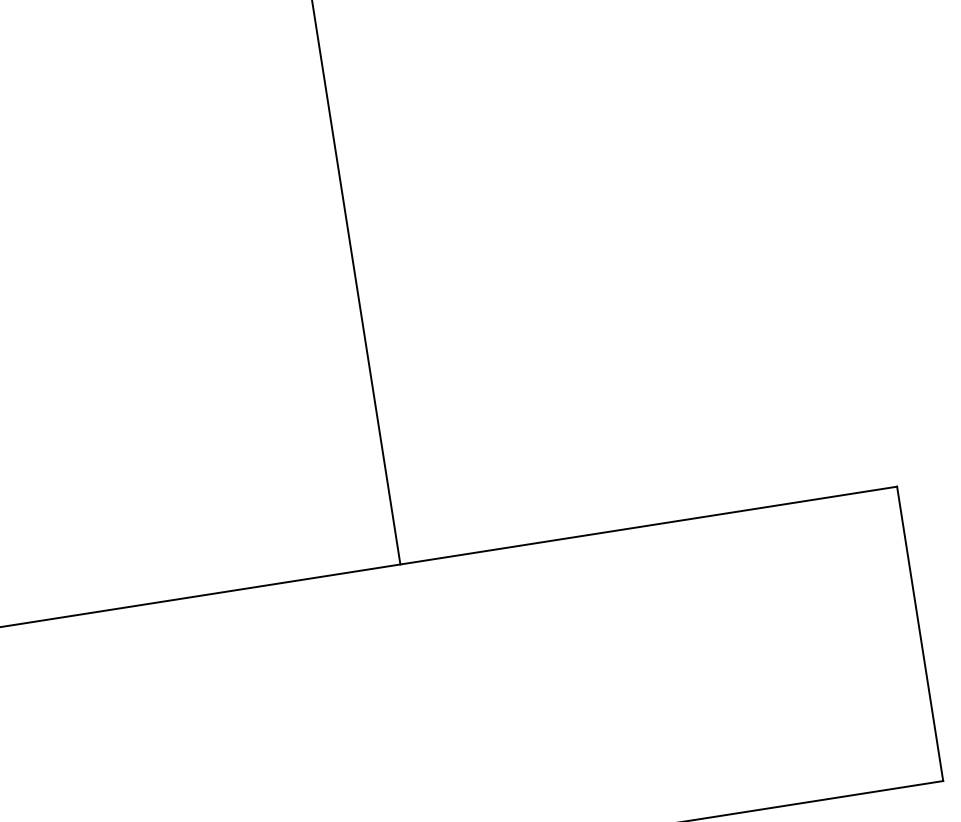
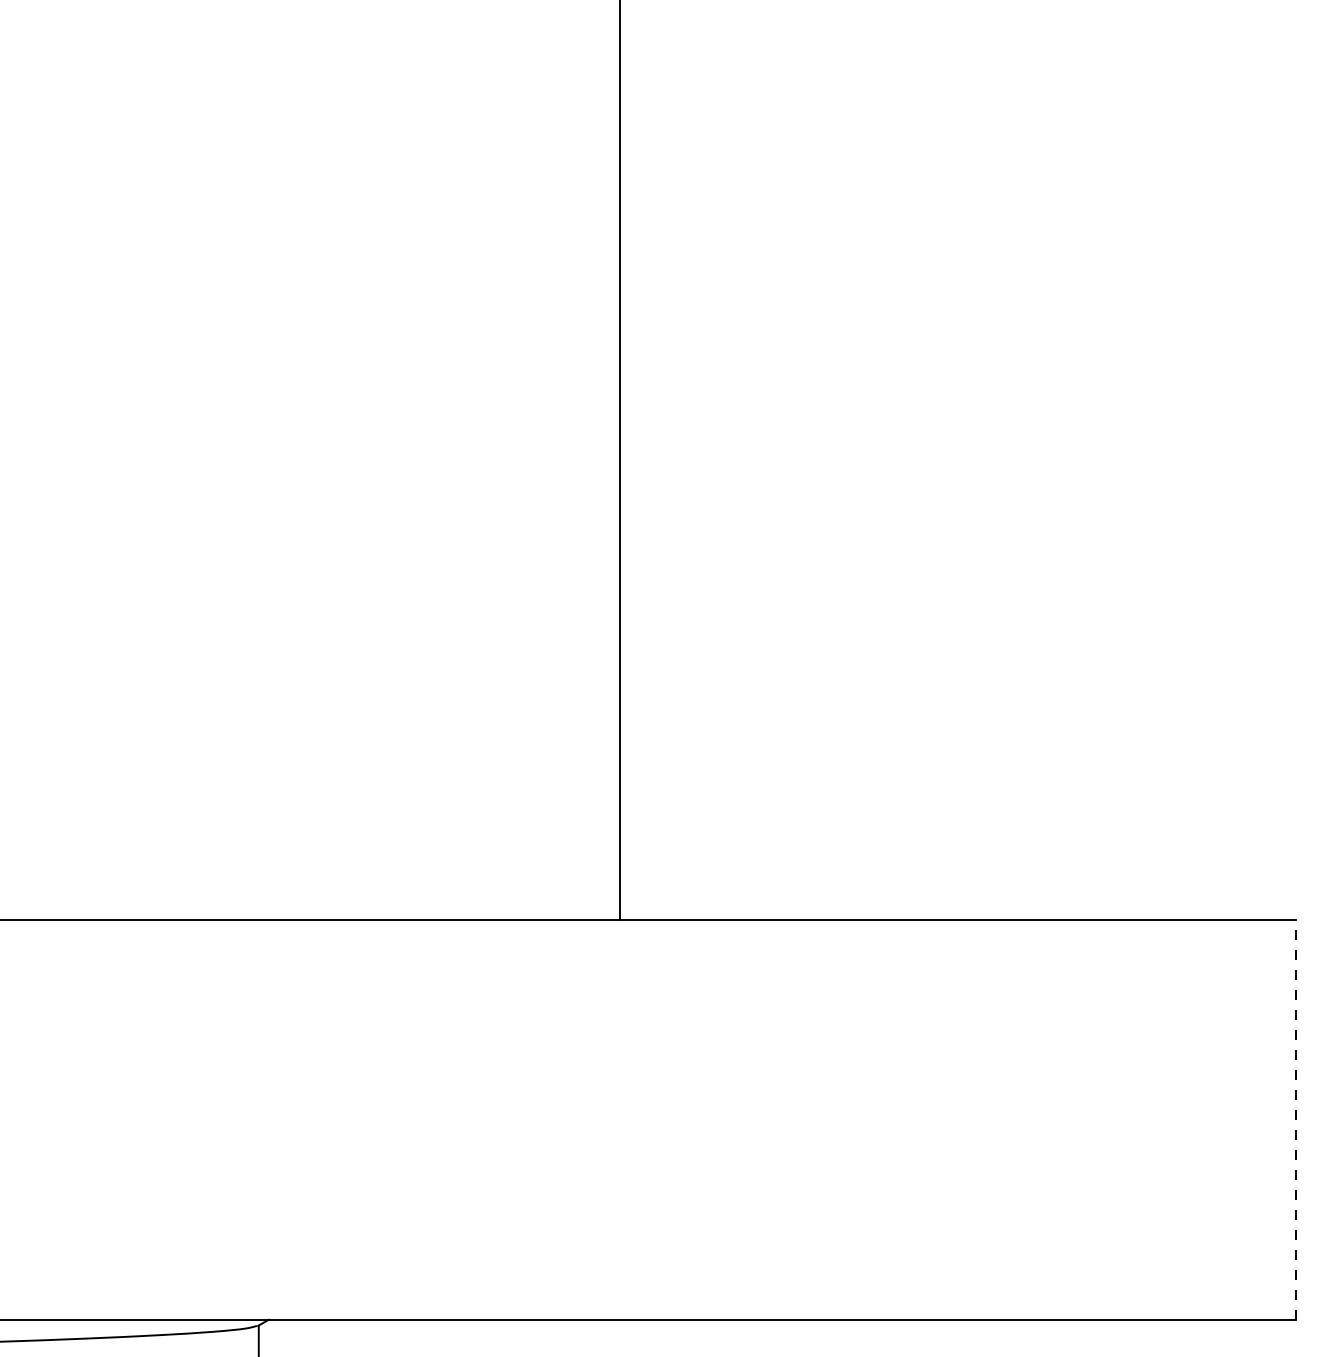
line: (920, 633) -> (1295, 1119), solid -> dashed

